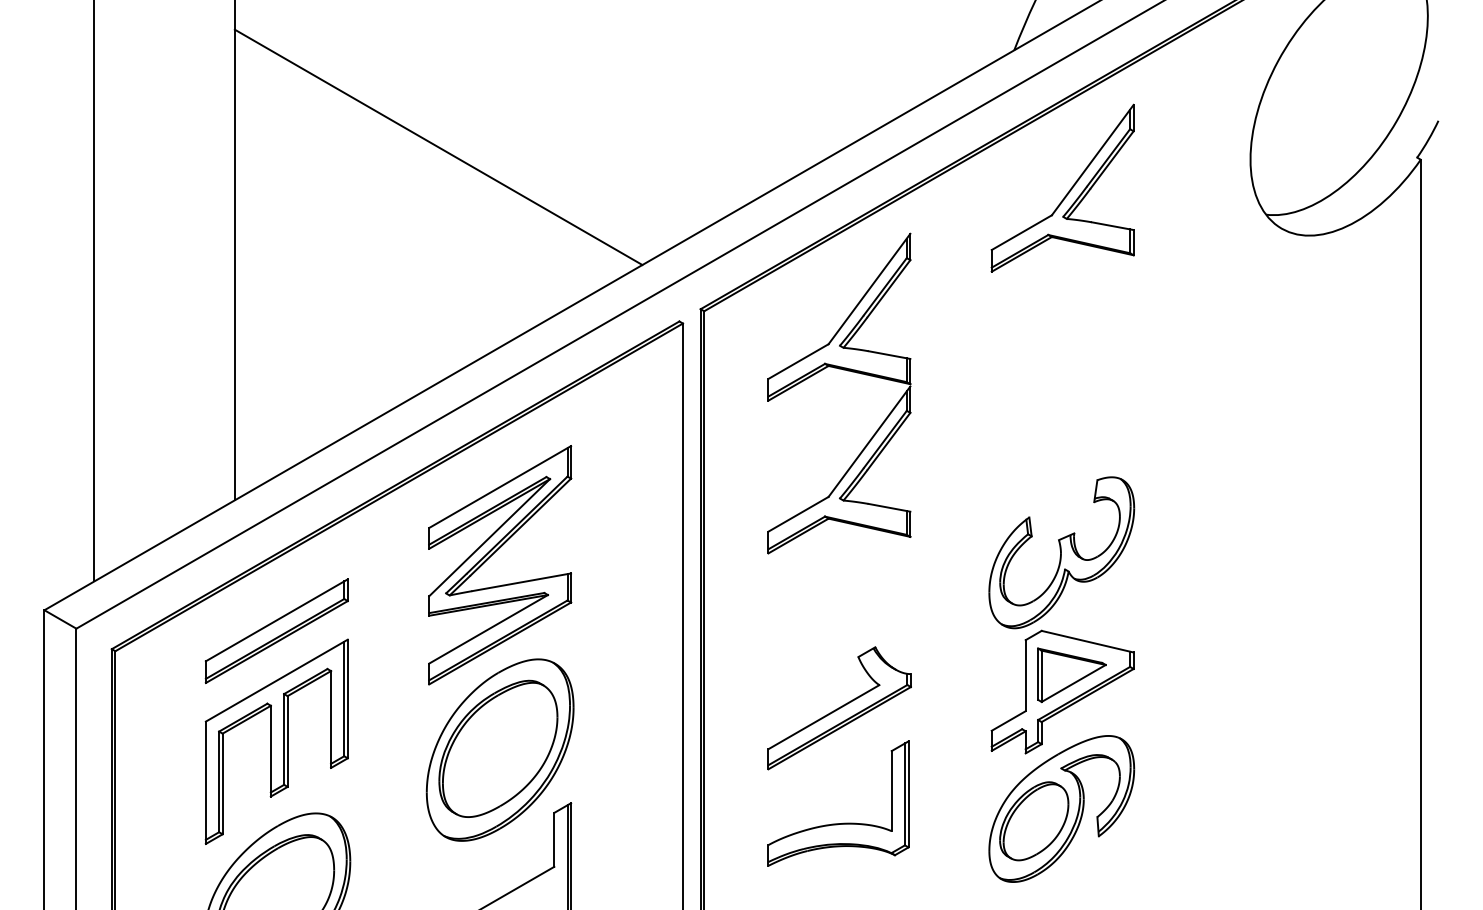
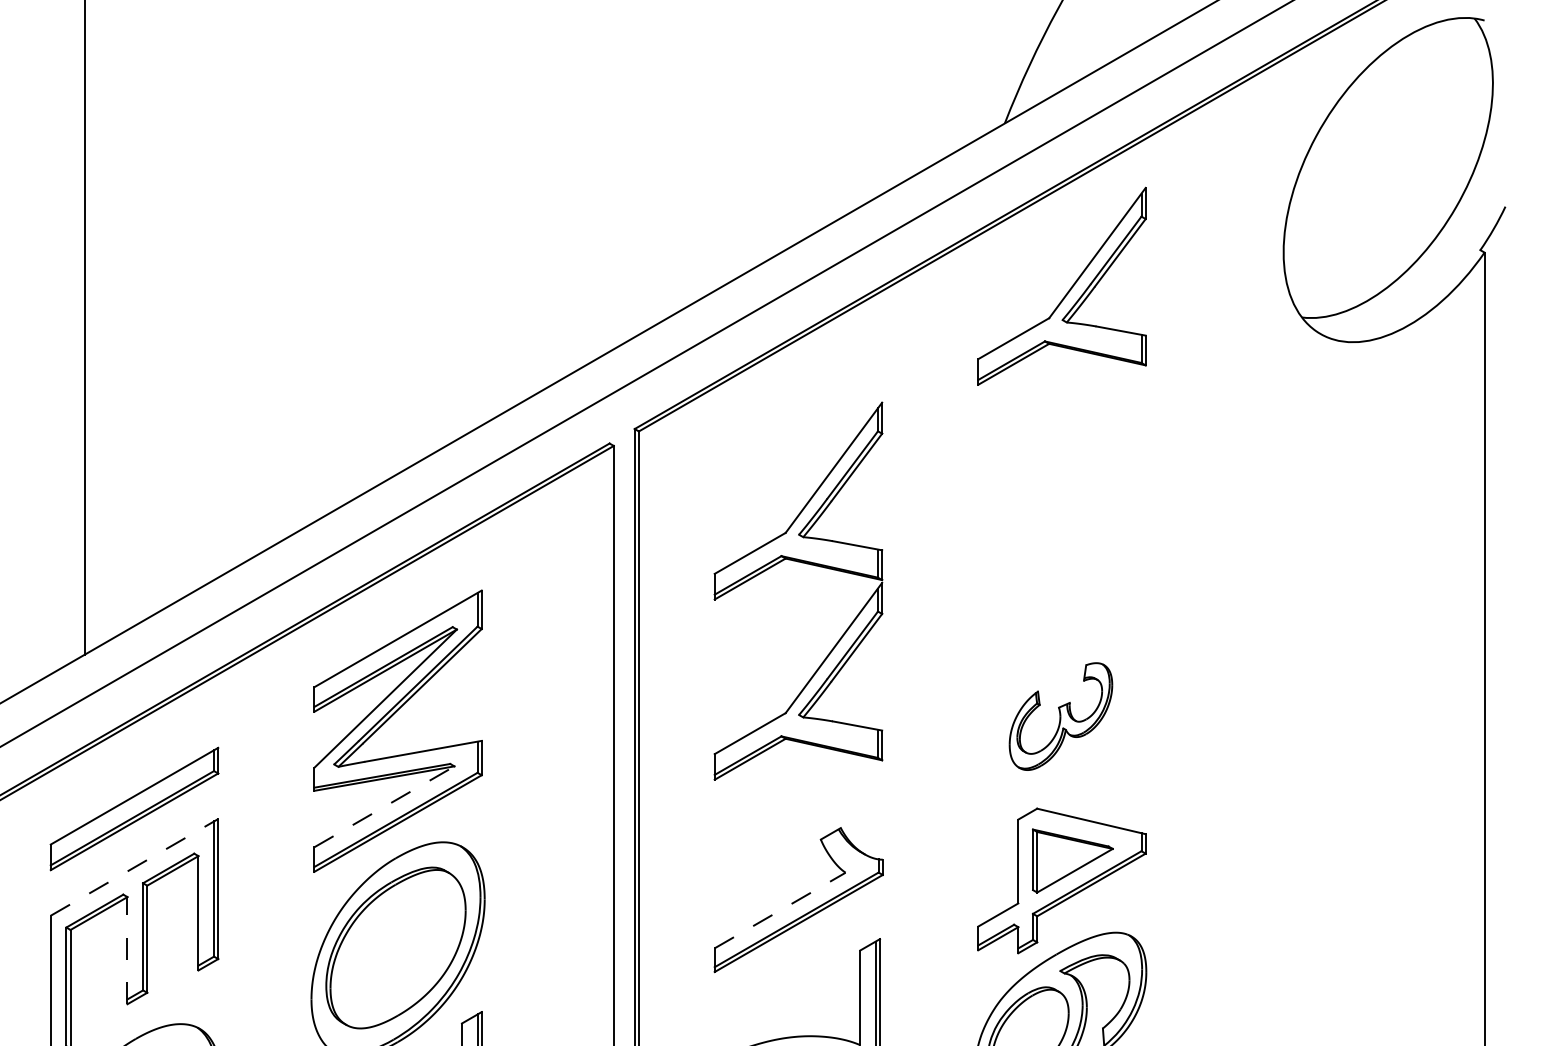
line: (438, 147) -> (325, 238), removed
part: (843, 370) -> (803, 563), moved
part: (1061, 552) -> (1060, 716), size x0.6
line: (488, 629) -> (384, 807), solid -> dashed
line: (276, 680) -> (134, 867), solid -> dashed
line: (824, 716) -> (780, 909), solid -> dashed
line: (270, 750) -> (127, 949), solid -> dashed

